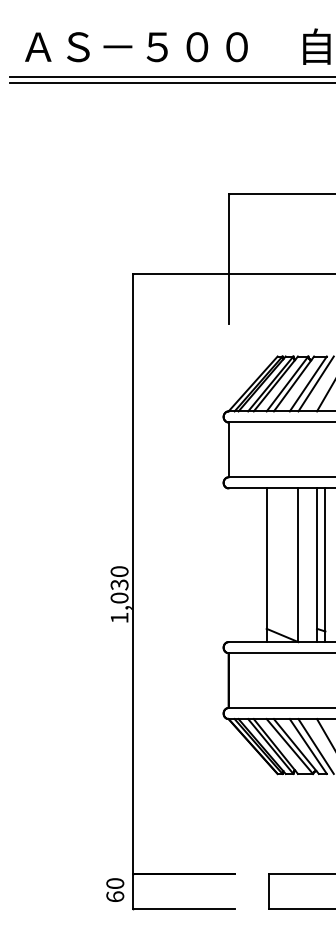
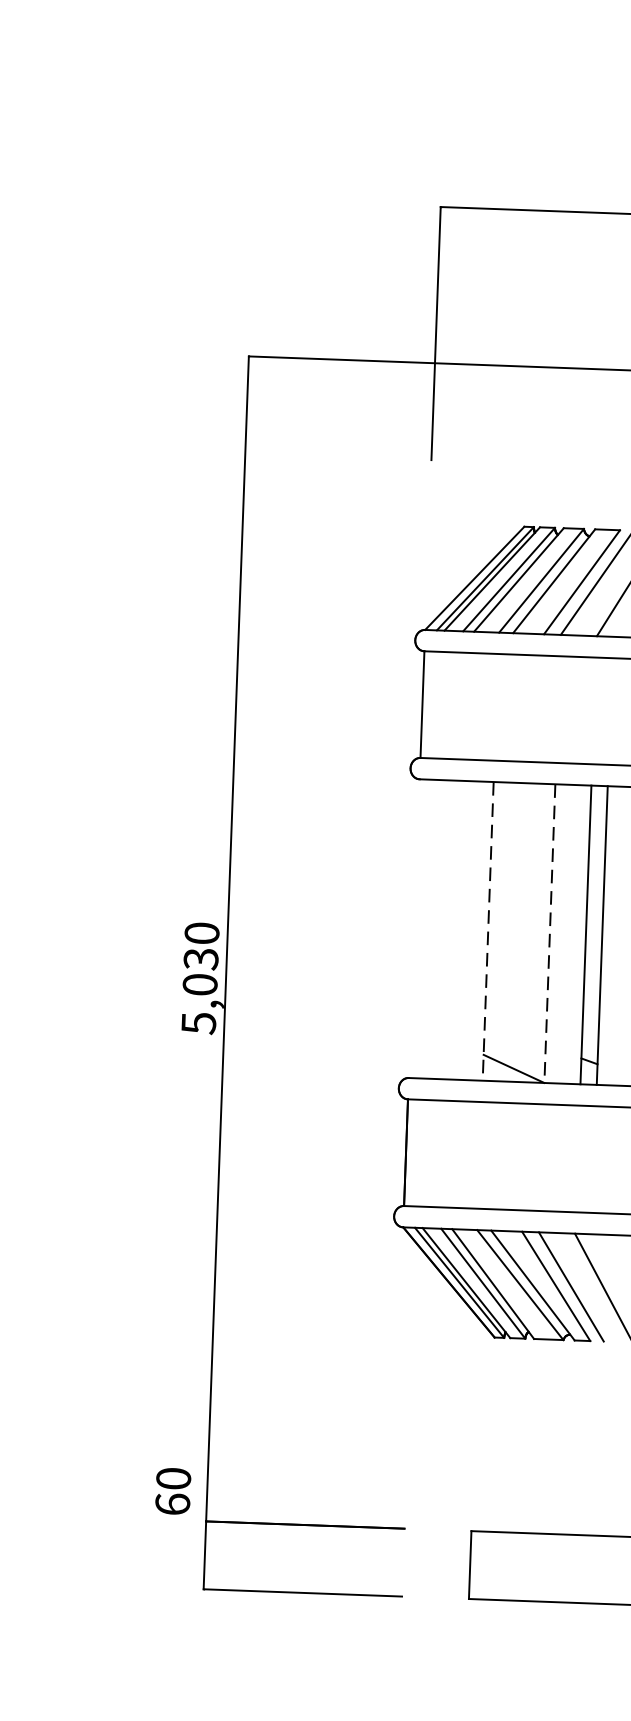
line: (266, 565) -> (487, 931), solid -> dashed
line: (298, 565) -> (549, 934), solid -> dashed
text: (119, 617) -> (198, 1022), 1,030 -> 5,030
text: (115, 889) -> (173, 1490), moved

